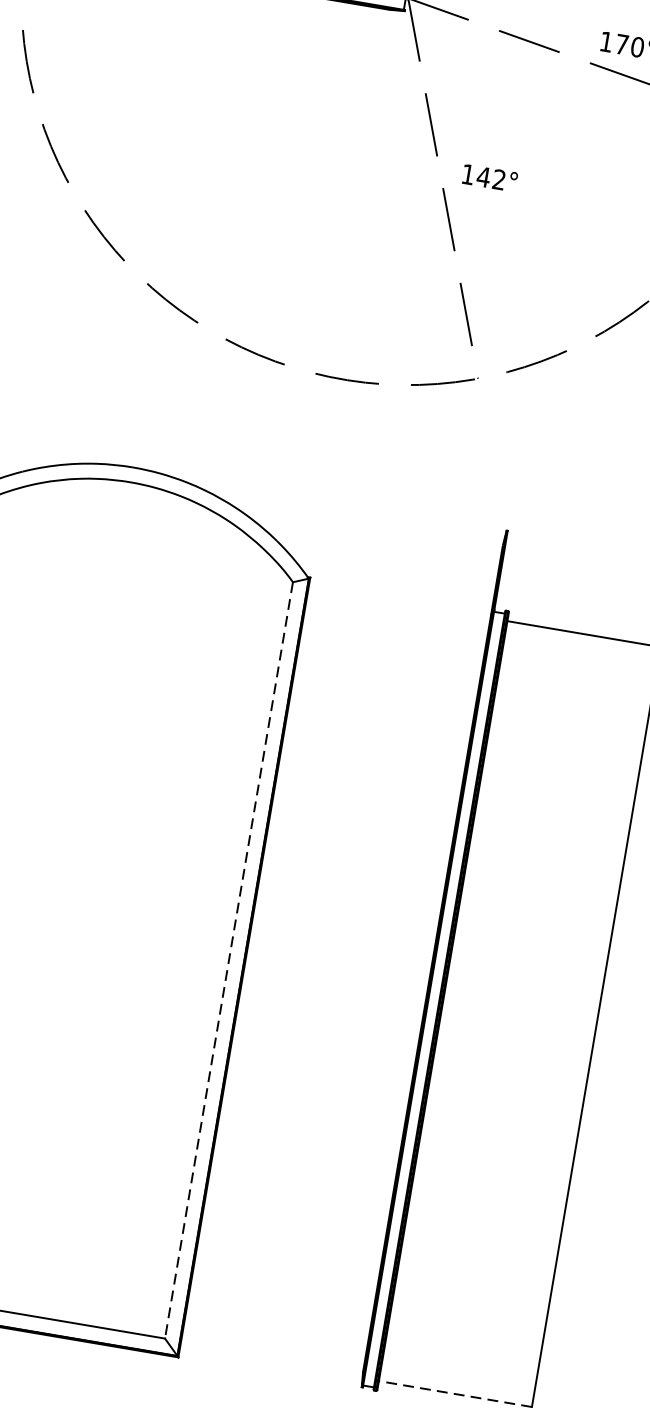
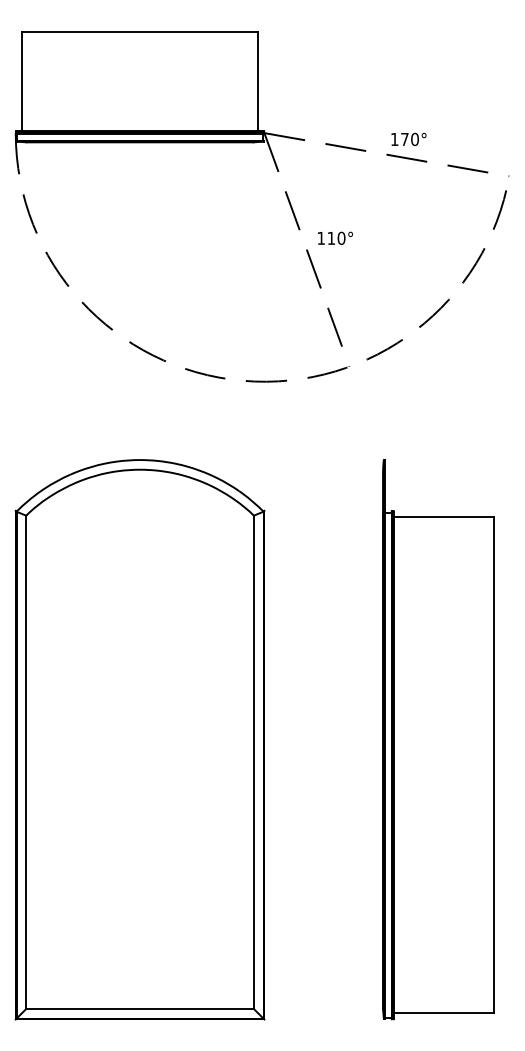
text: (491, 177) -> (336, 237), 142° -> 110°
line: (228, 960) -> (253, 762), dashed -> solid
line: (454, 1394) -> (443, 1013), dashed -> solid

